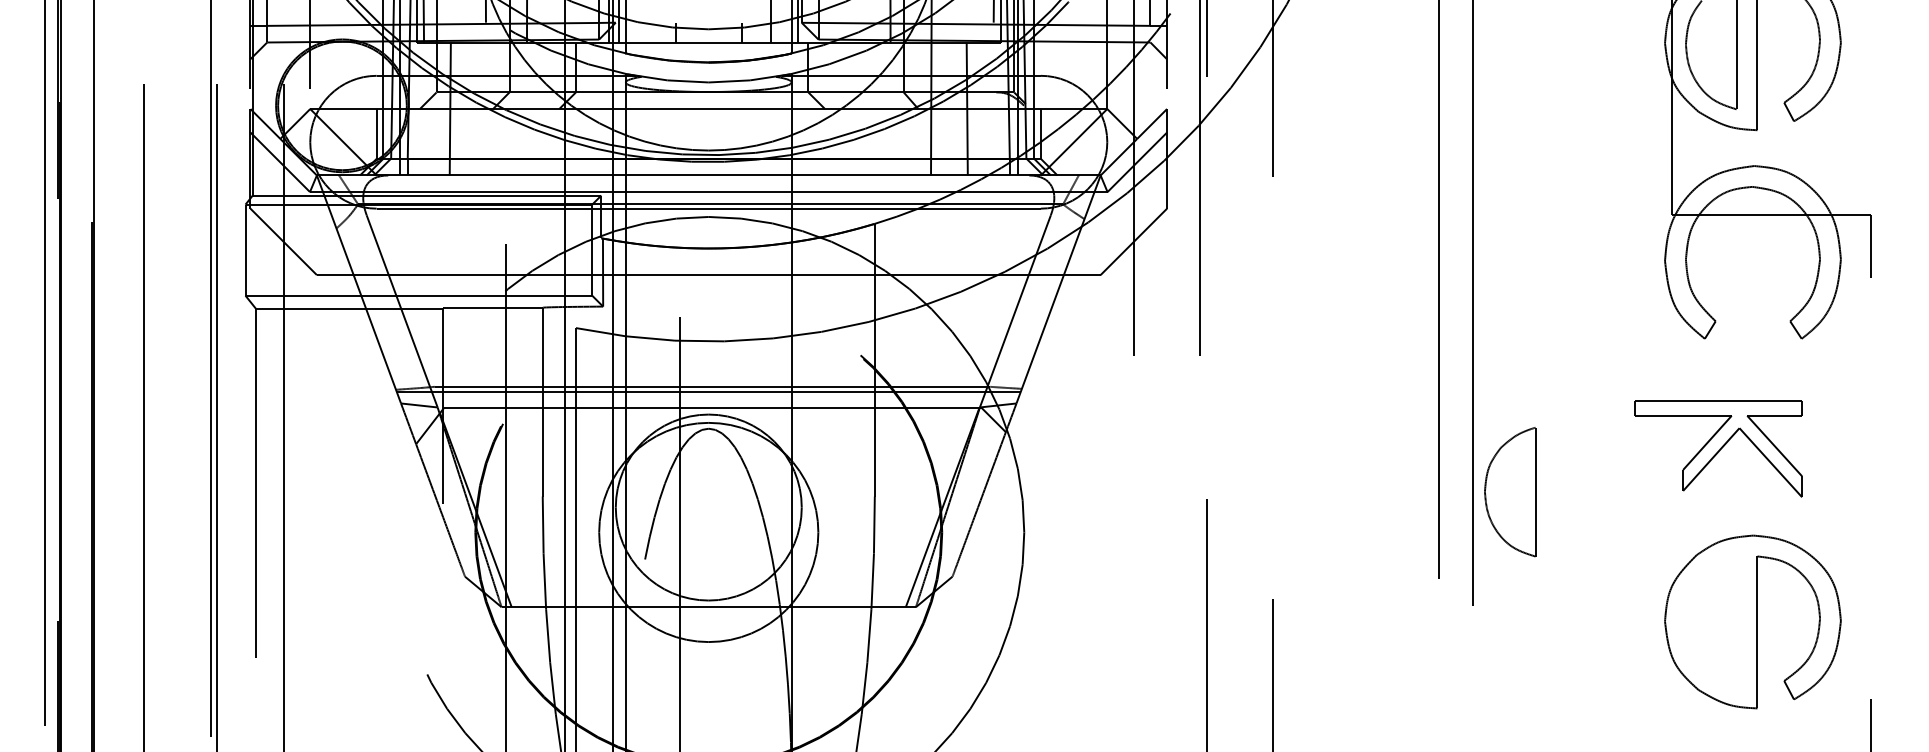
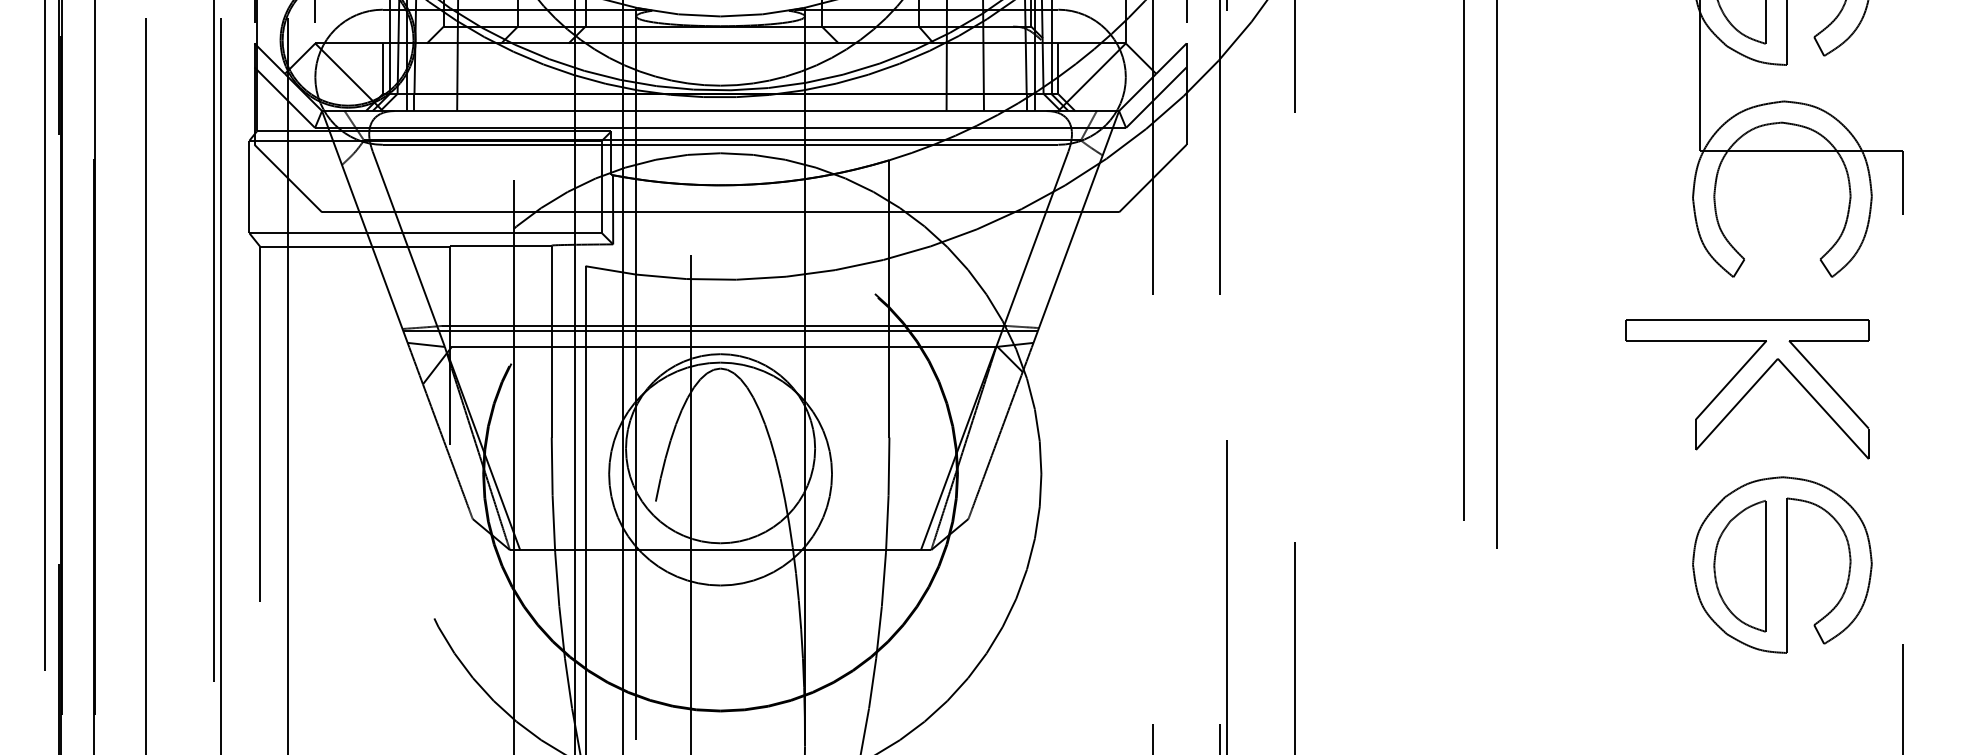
part: (1718, 449) -> (1747, 389), size x1.43
part: (1510, 492) -> (1740, 566), moved

